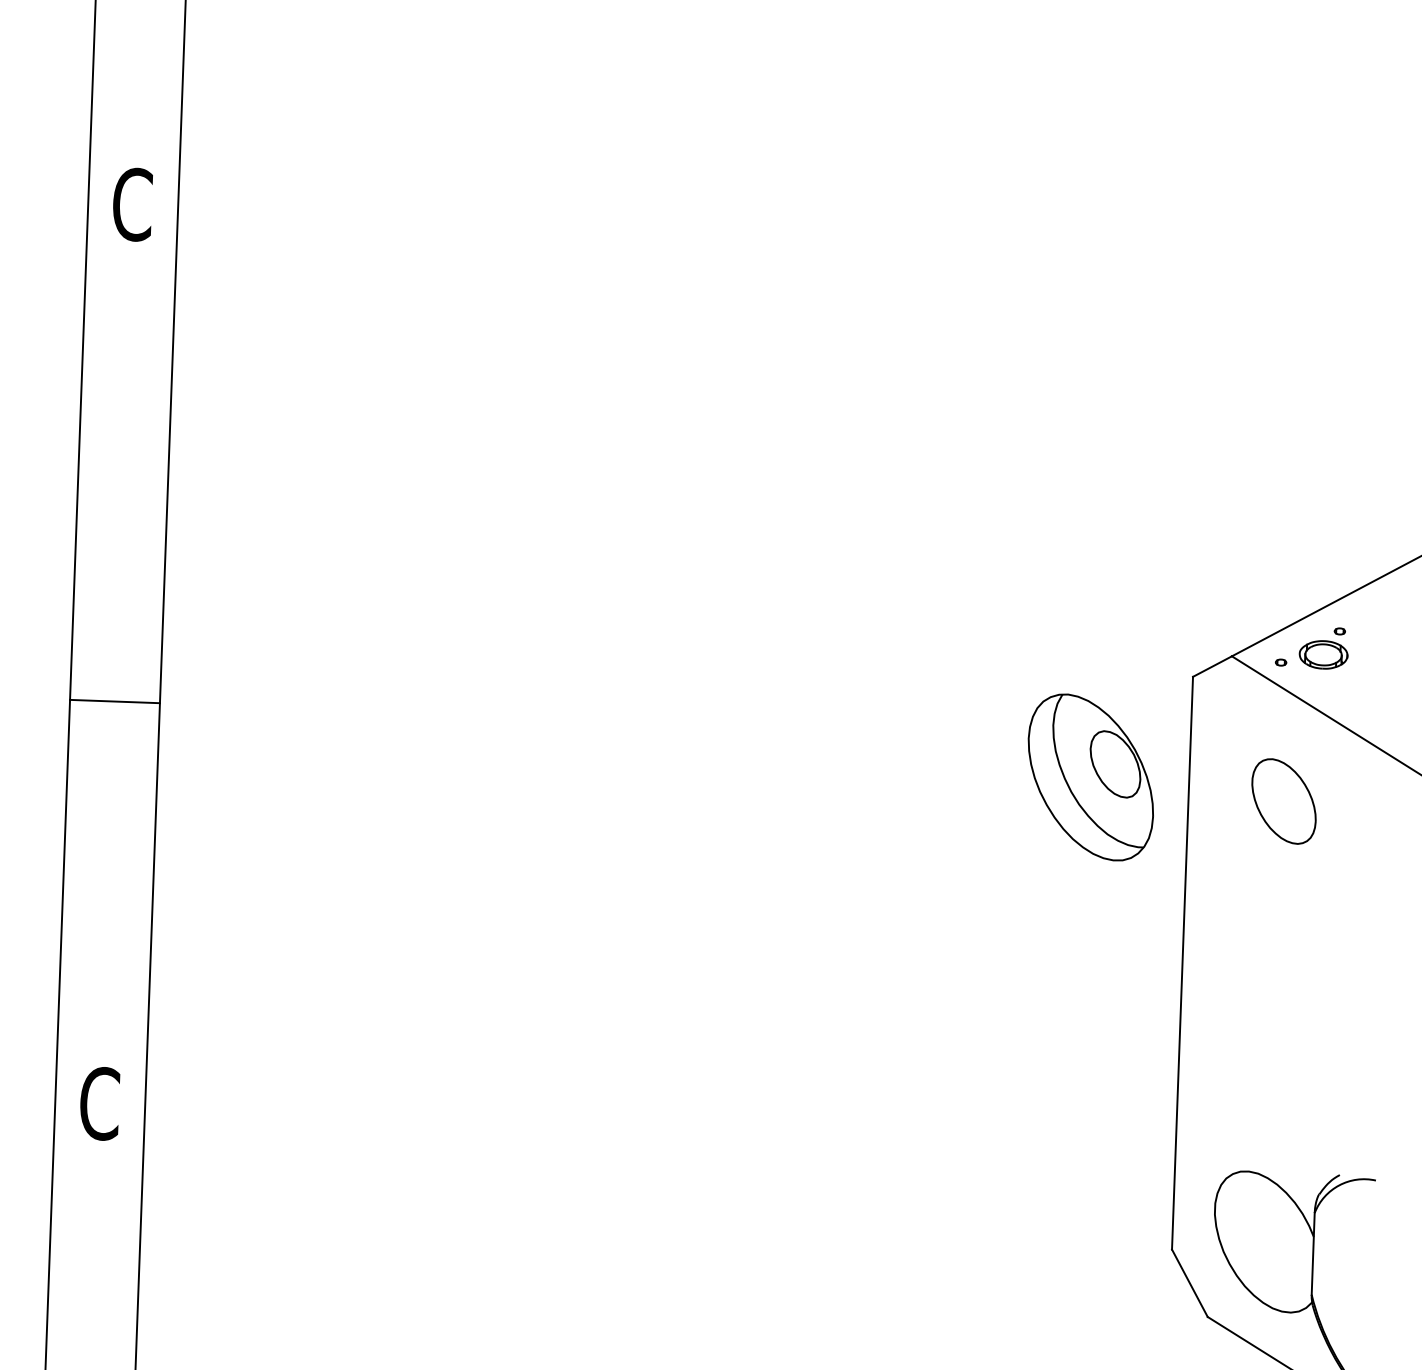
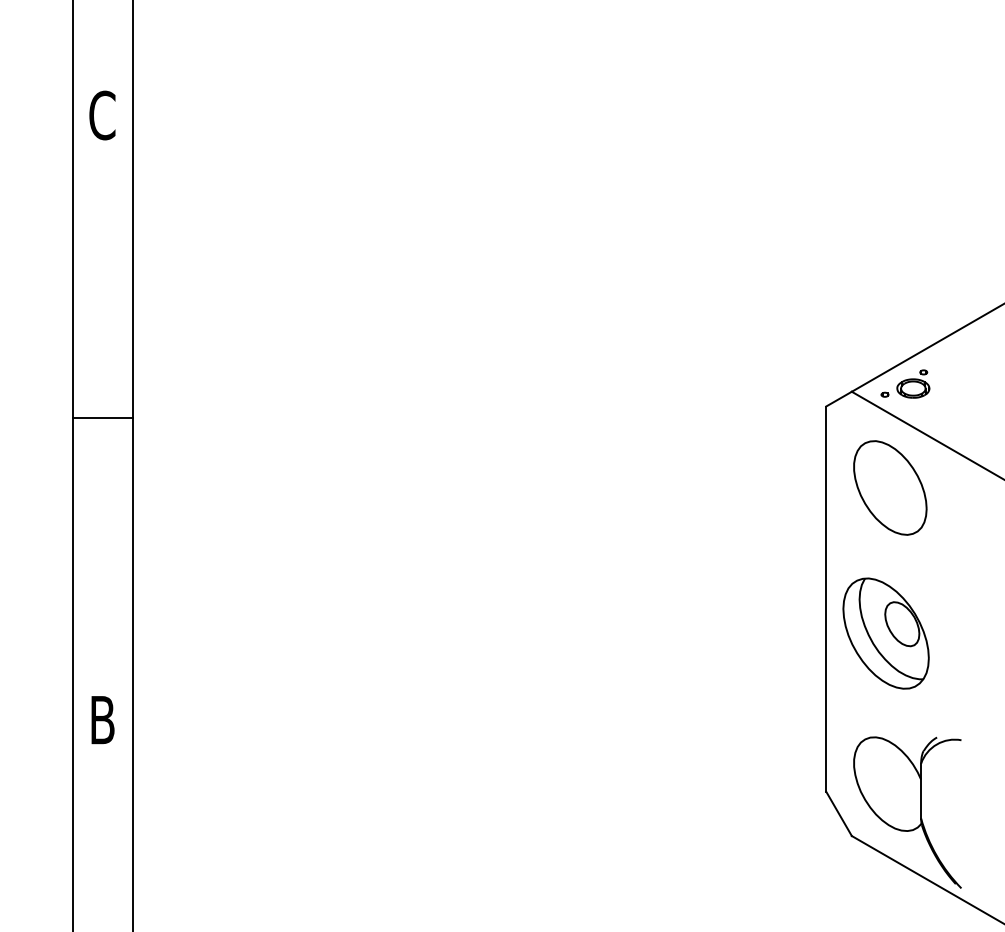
line: (114, 701) -> (102, 417), moved
part: (1090, 777) -> (885, 633), moved
part: (1284, 800) -> (890, 487), size x1.67
text: (99, 1102) -> (102, 719), C -> B

